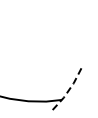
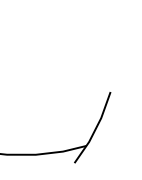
line: (69, 89) -> (96, 128), dashed -> solid

